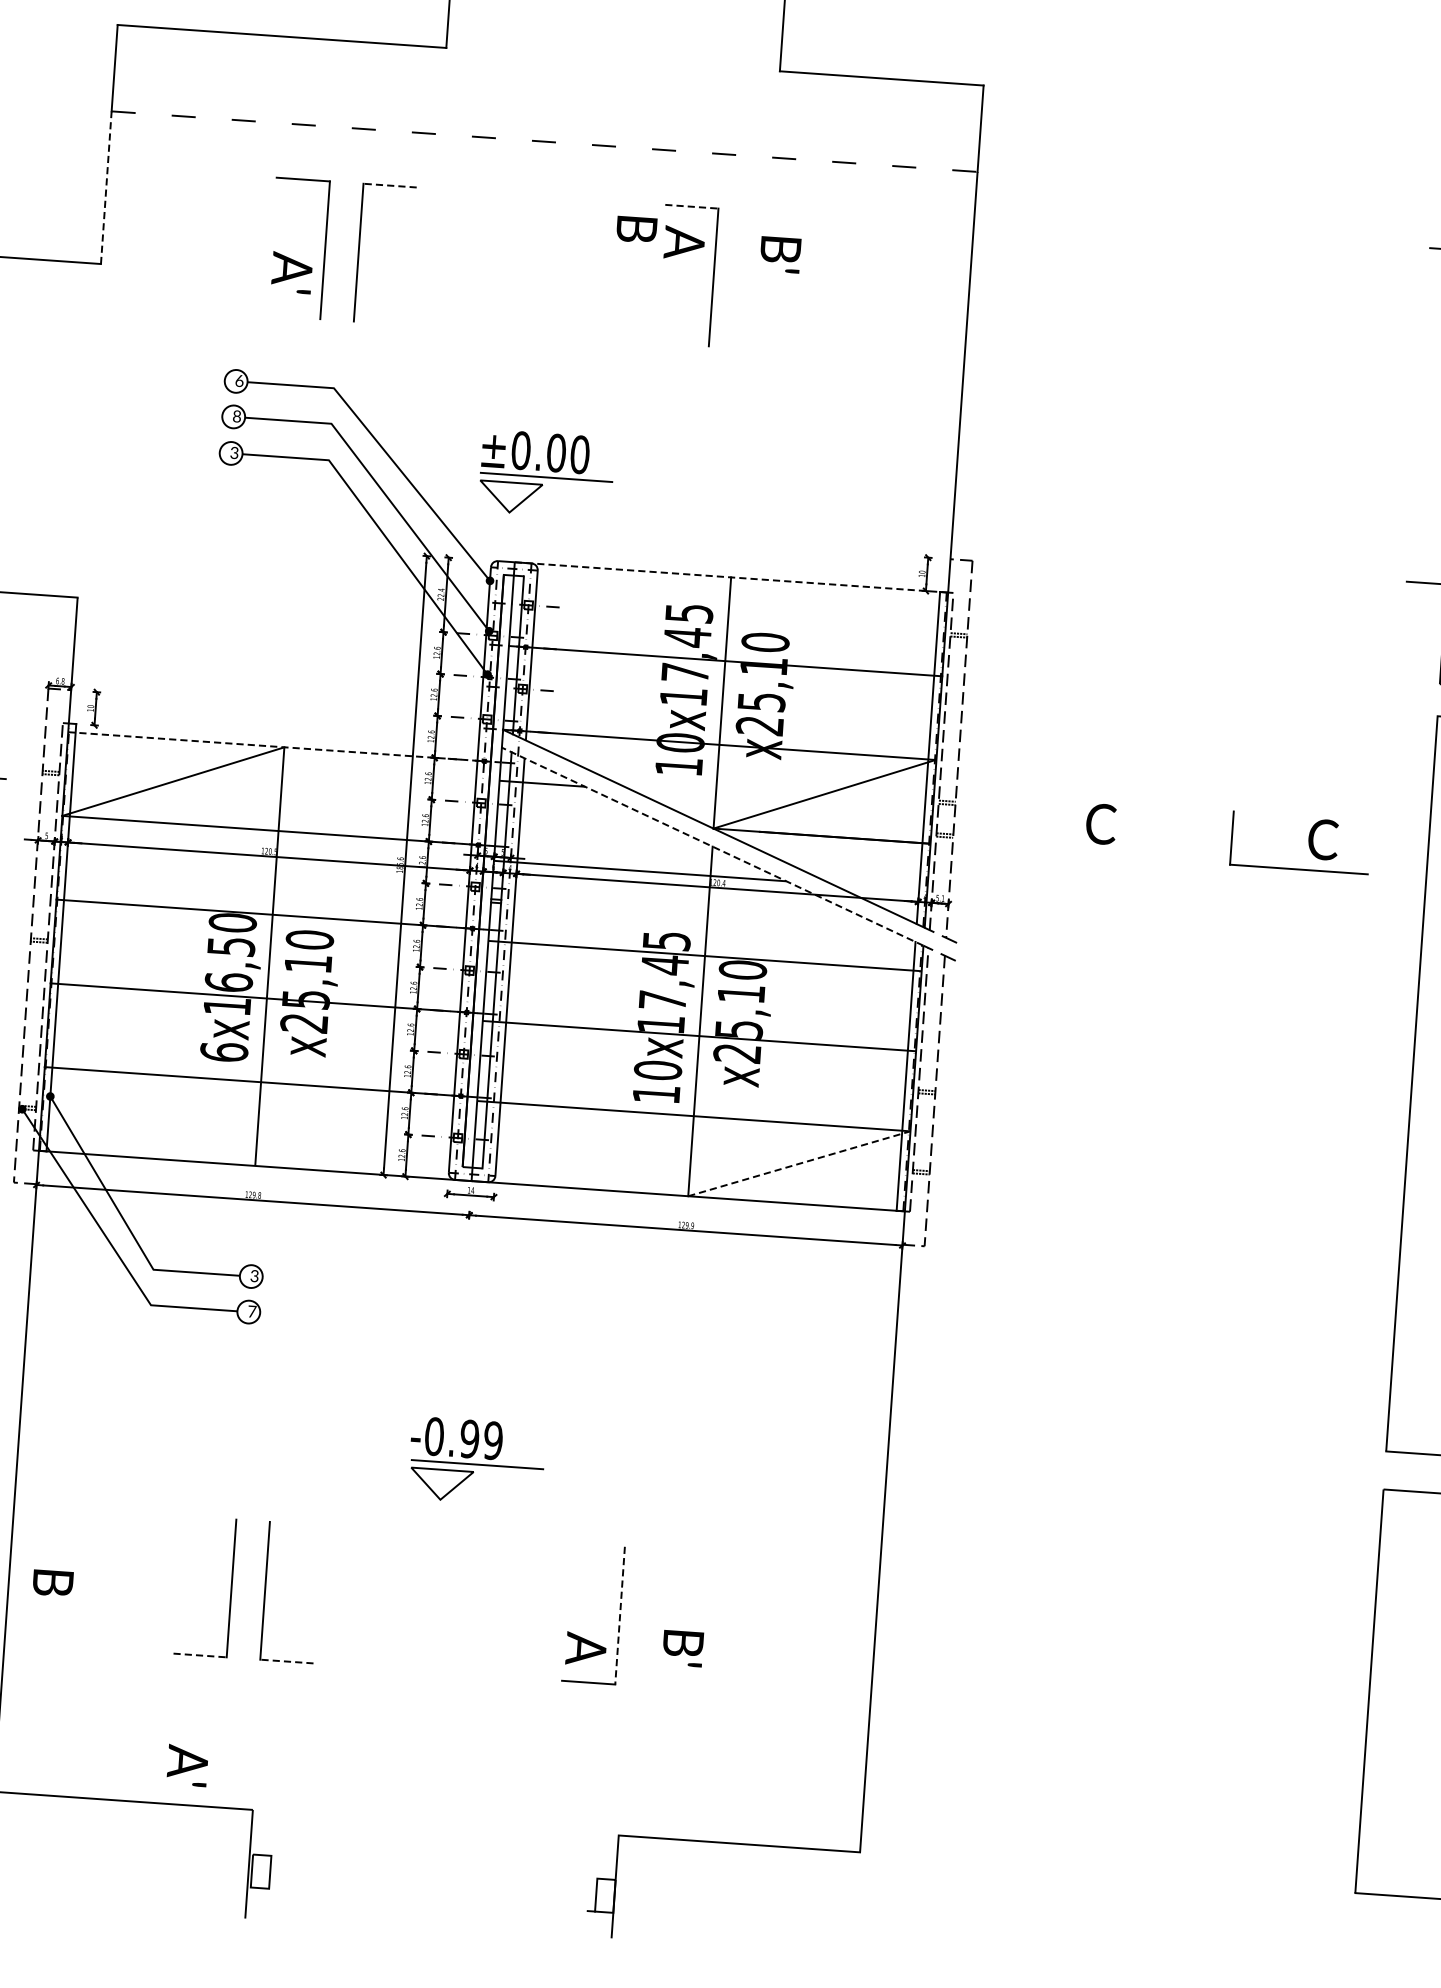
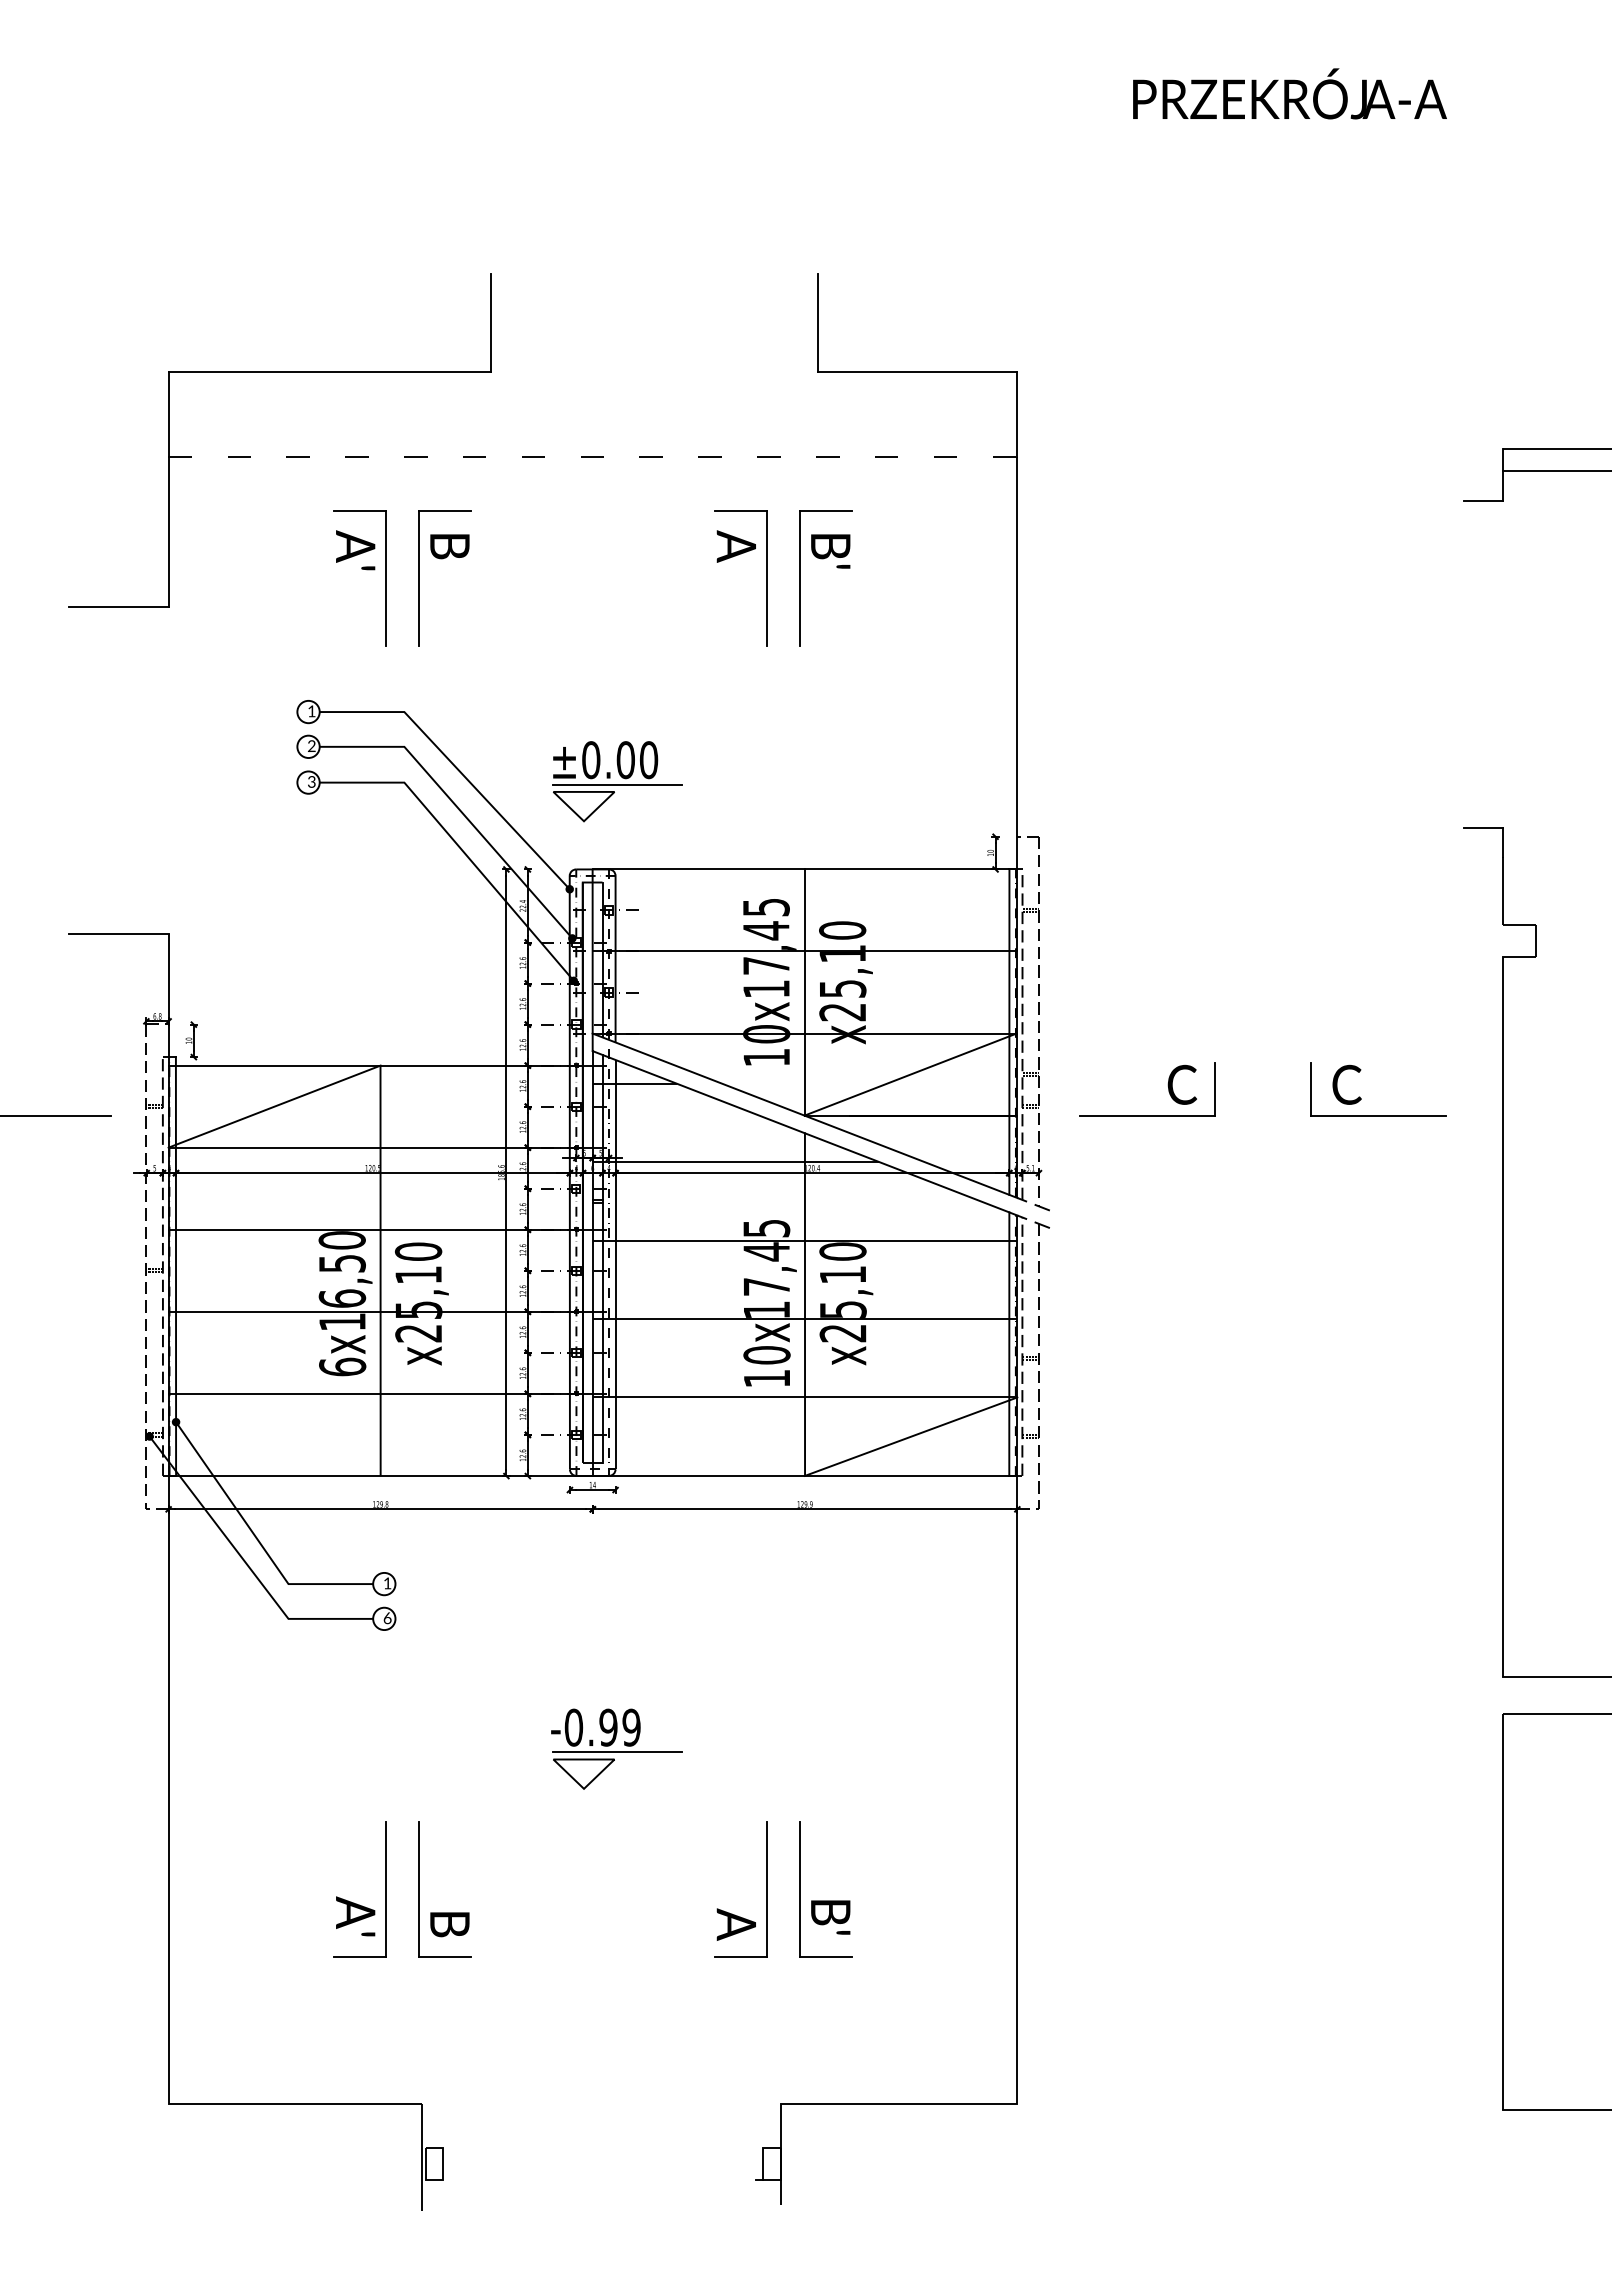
line: (389, 185) -> (444, 510), dashed -> solid
line: (106, 187) -> (168, 531), dashed -> solid
line: (692, 206) -> (741, 510), dashed -> solid
text: (636, 229) -> (449, 546), moved
text: (291, 273) -> (355, 550), moved
part: (747, 280) -> (800, 578), added
text: (239, 381) -> (311, 711), 6 -> 1
text: (236, 416) -> (311, 746), 8 -> 2
line: (731, 577) -> (805, 869), dashed -> solid
line: (285, 747) -> (381, 1065), dashed -> solid
text: (1322, 839) -> (1346, 1084), moved
line: (713, 846) -> (805, 1133), dashed -> solid
part: (1063, 852) -> (1147, 1115), added
line: (799, 1163) -> (911, 1436), dashed -> solid
text: (254, 1276) -> (387, 1583), 3 -> 1
text: (252, 1311) -> (387, 1618), 7 -> 6
text: (52, 1583) -> (449, 1924), moved
line: (620, 1616) -> (767, 1890), dashed -> solid
part: (654, 1617) -> (800, 1889), added
line: (200, 1655) -> (360, 1957), dashed -> solid
line: (286, 1661) -> (444, 1957), dashed -> solid
text: (187, 1765) -> (355, 1916), moved

